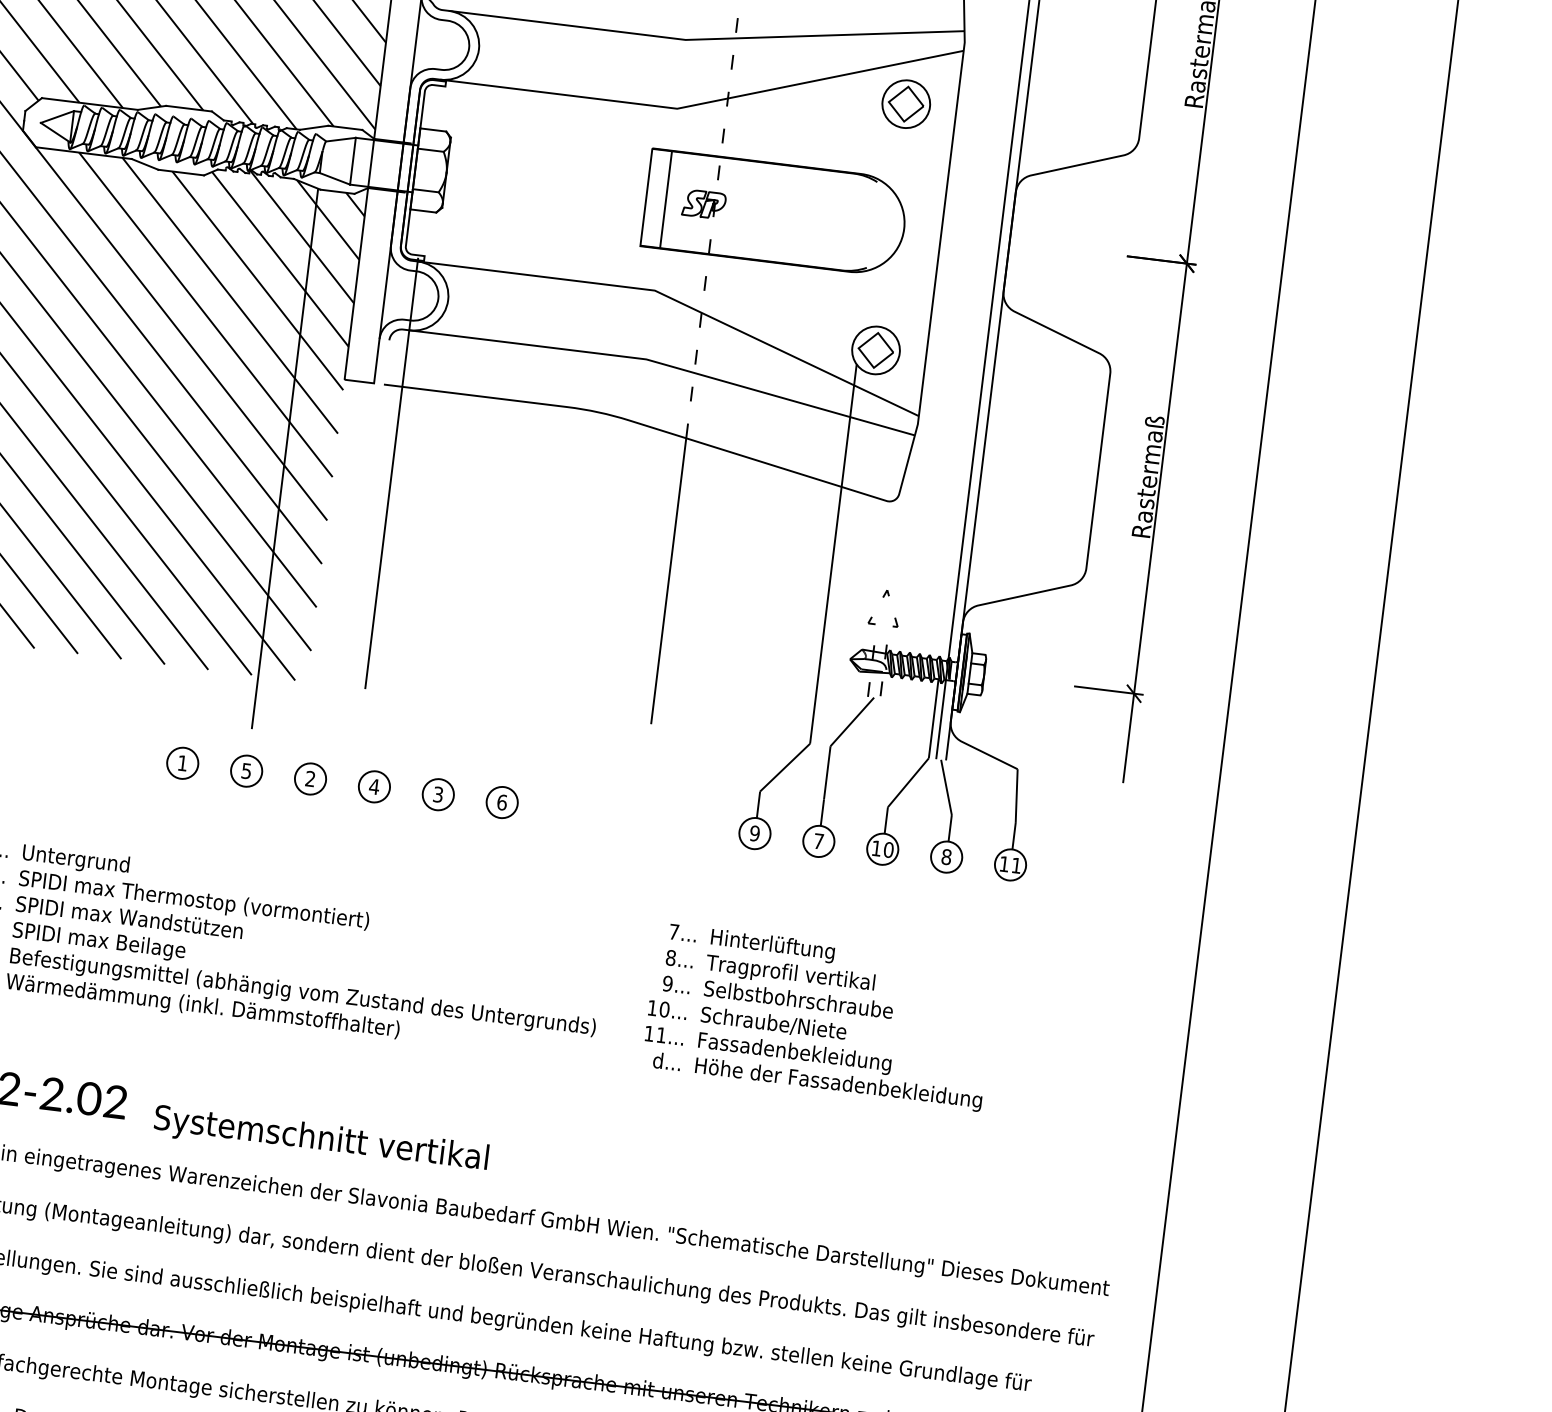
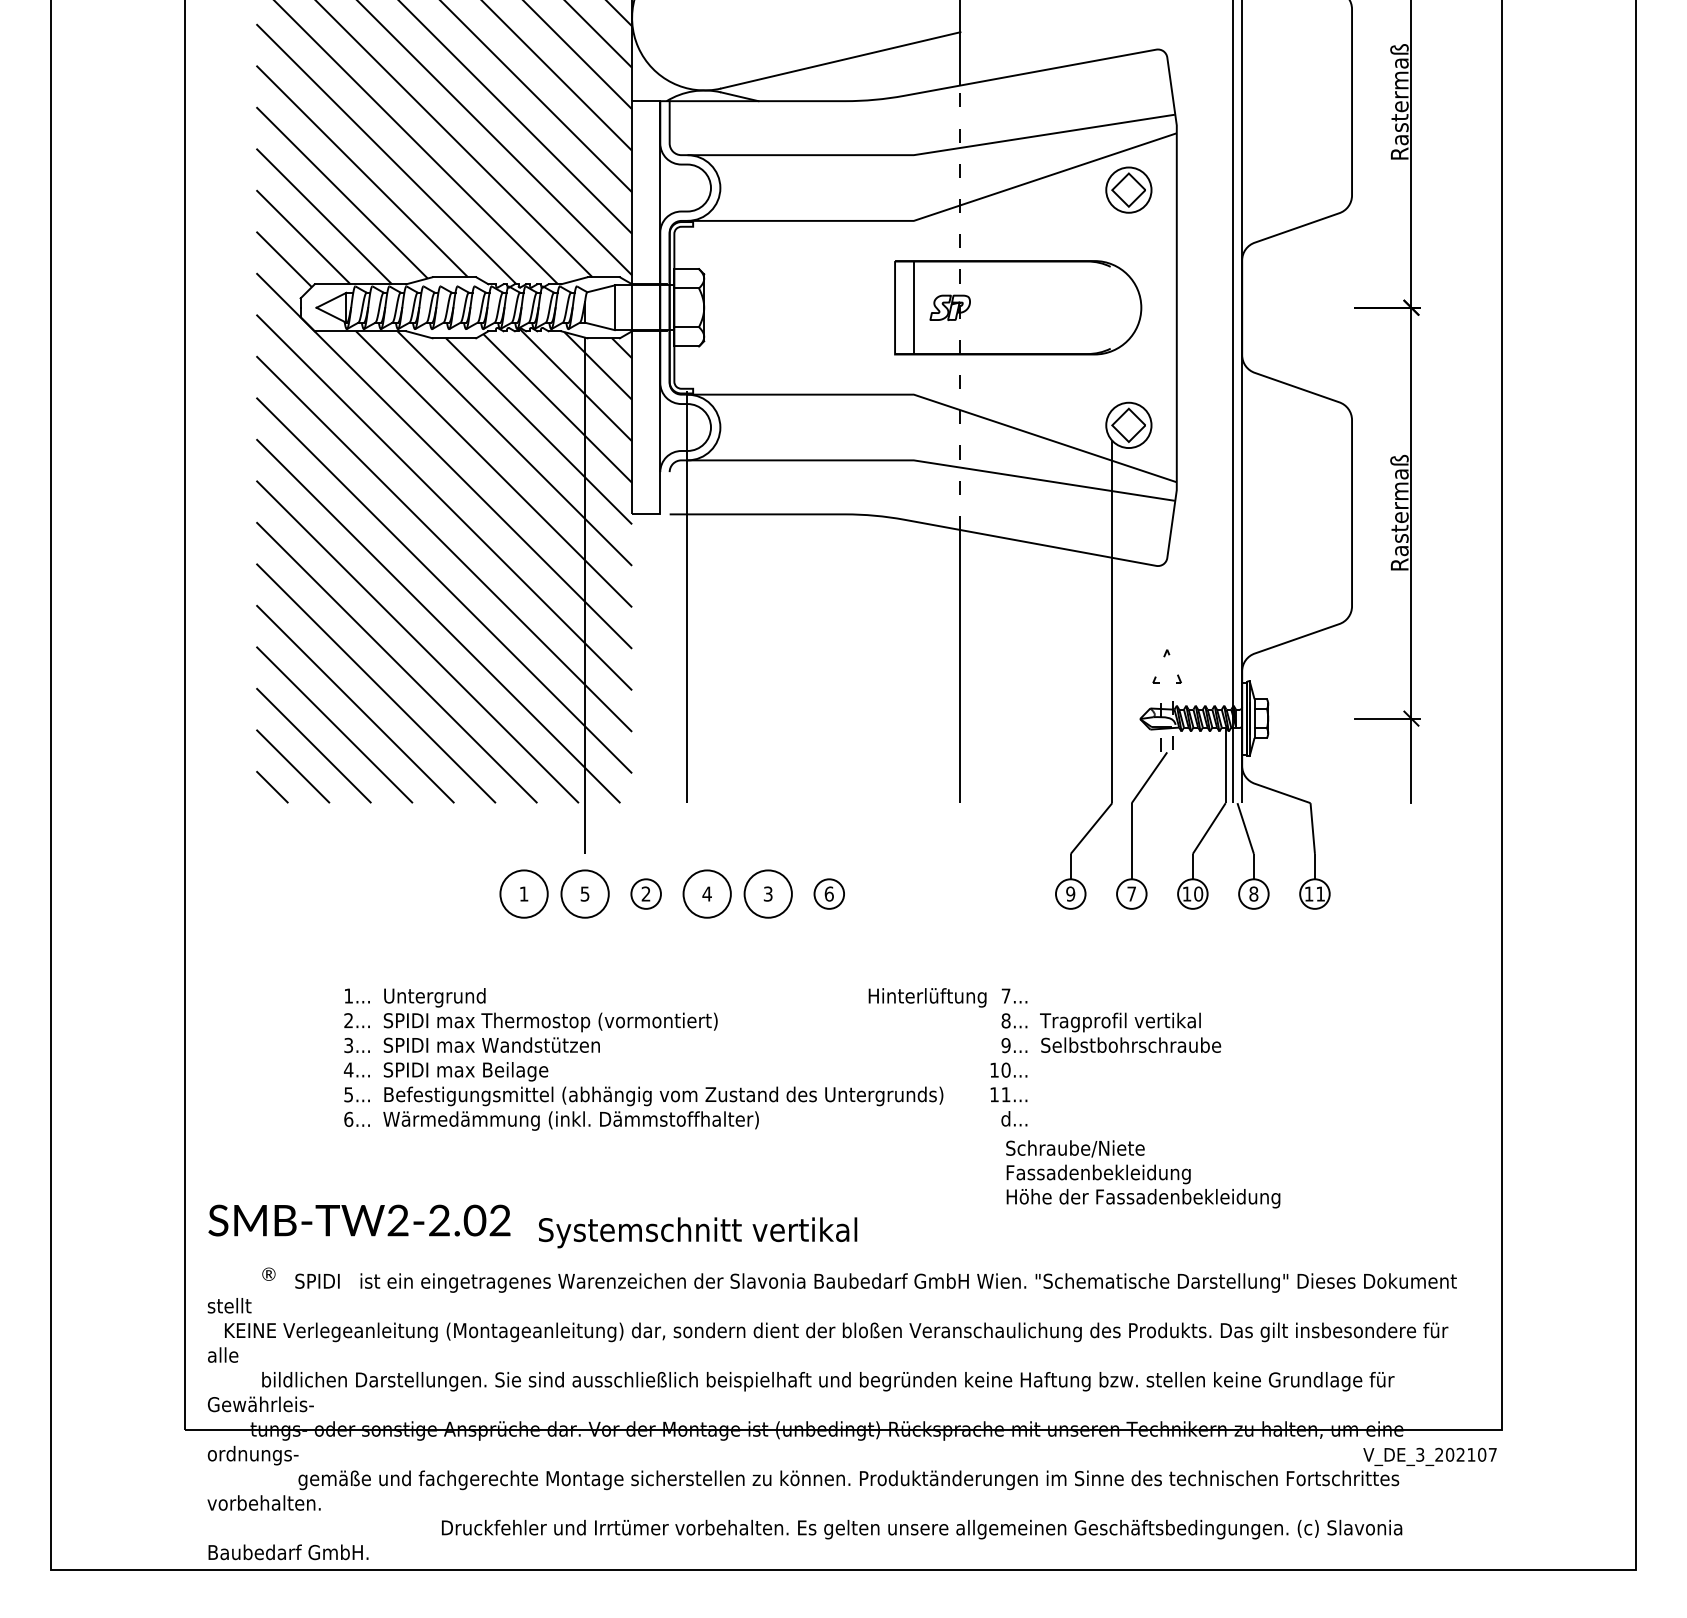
circle: (182, 762) -> (523, 893), size x1.6
circle: (246, 770) -> (584, 893), size x1.6
circle: (374, 786) -> (707, 893), size x1.6
circle: (438, 794) -> (768, 893), size x1.6
text: (772, 945) -> (927, 997), moved
text: (841, 1059) -> (1143, 1174), moved

